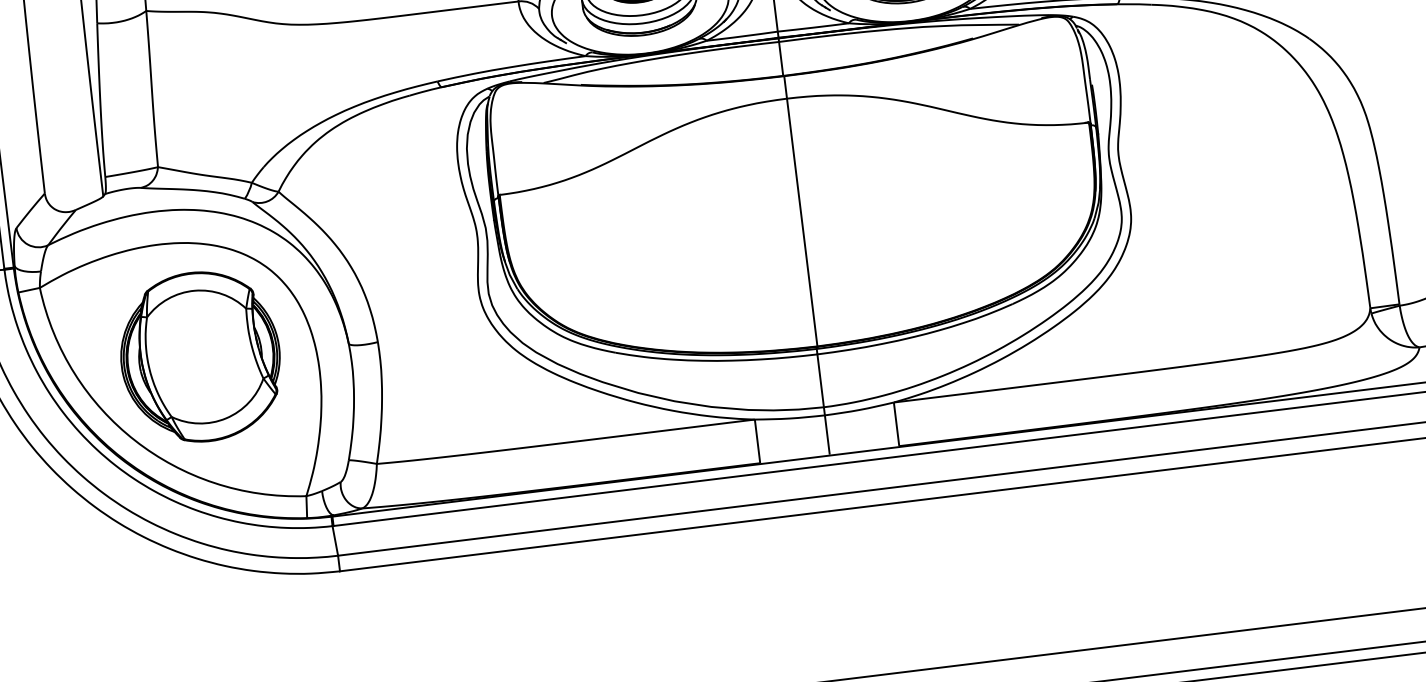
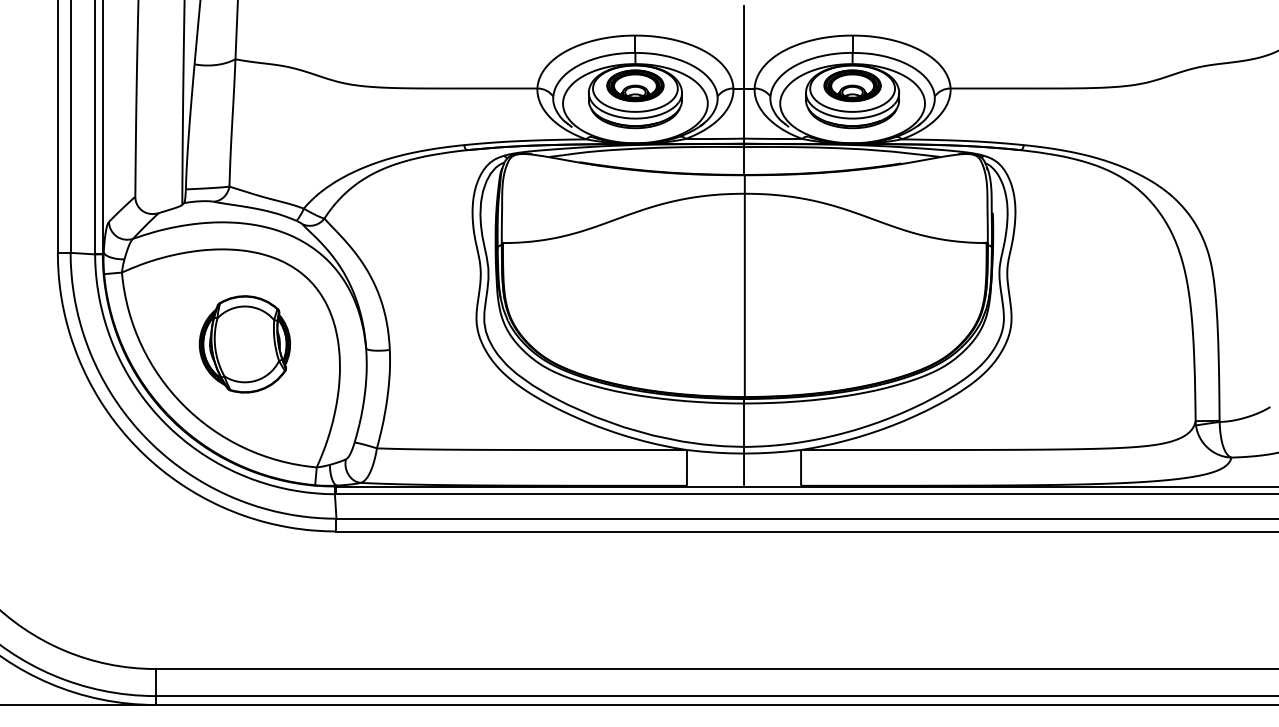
part: (199, 357) -> (244, 344), size x0.7

